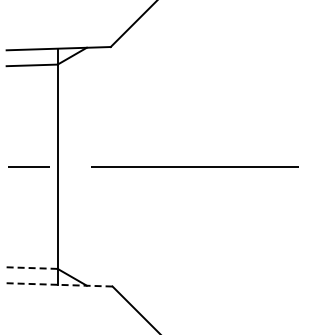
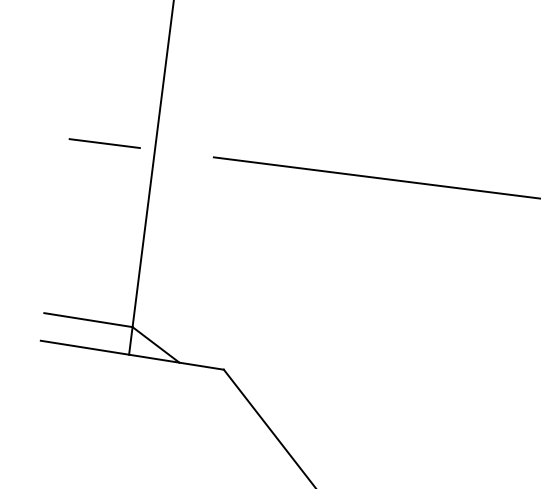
line: (32, 268) -> (88, 320), dashed -> solid
line: (60, 284) -> (133, 354), dashed -> solid

